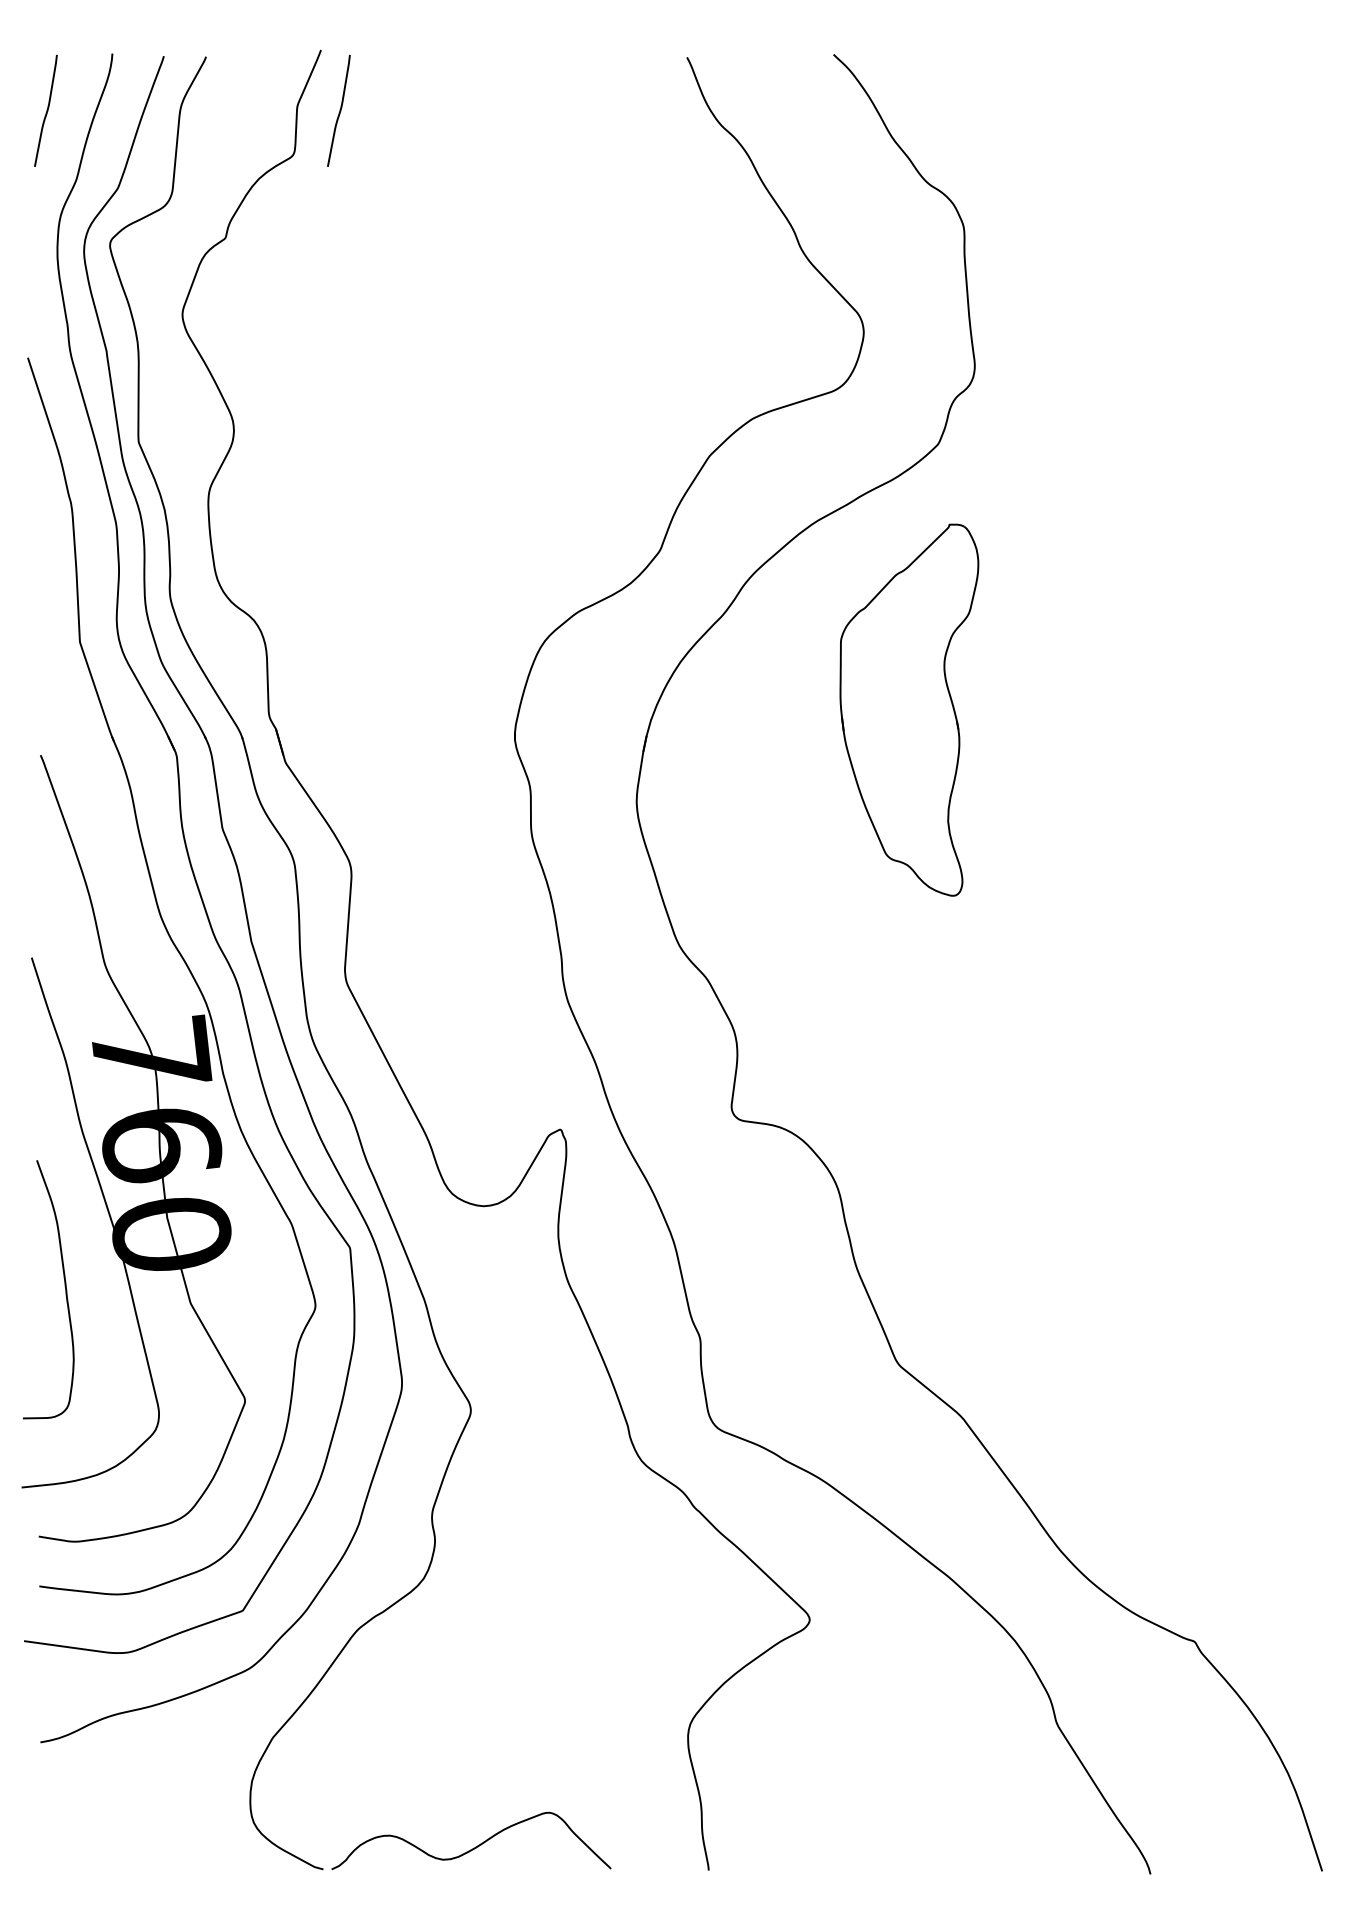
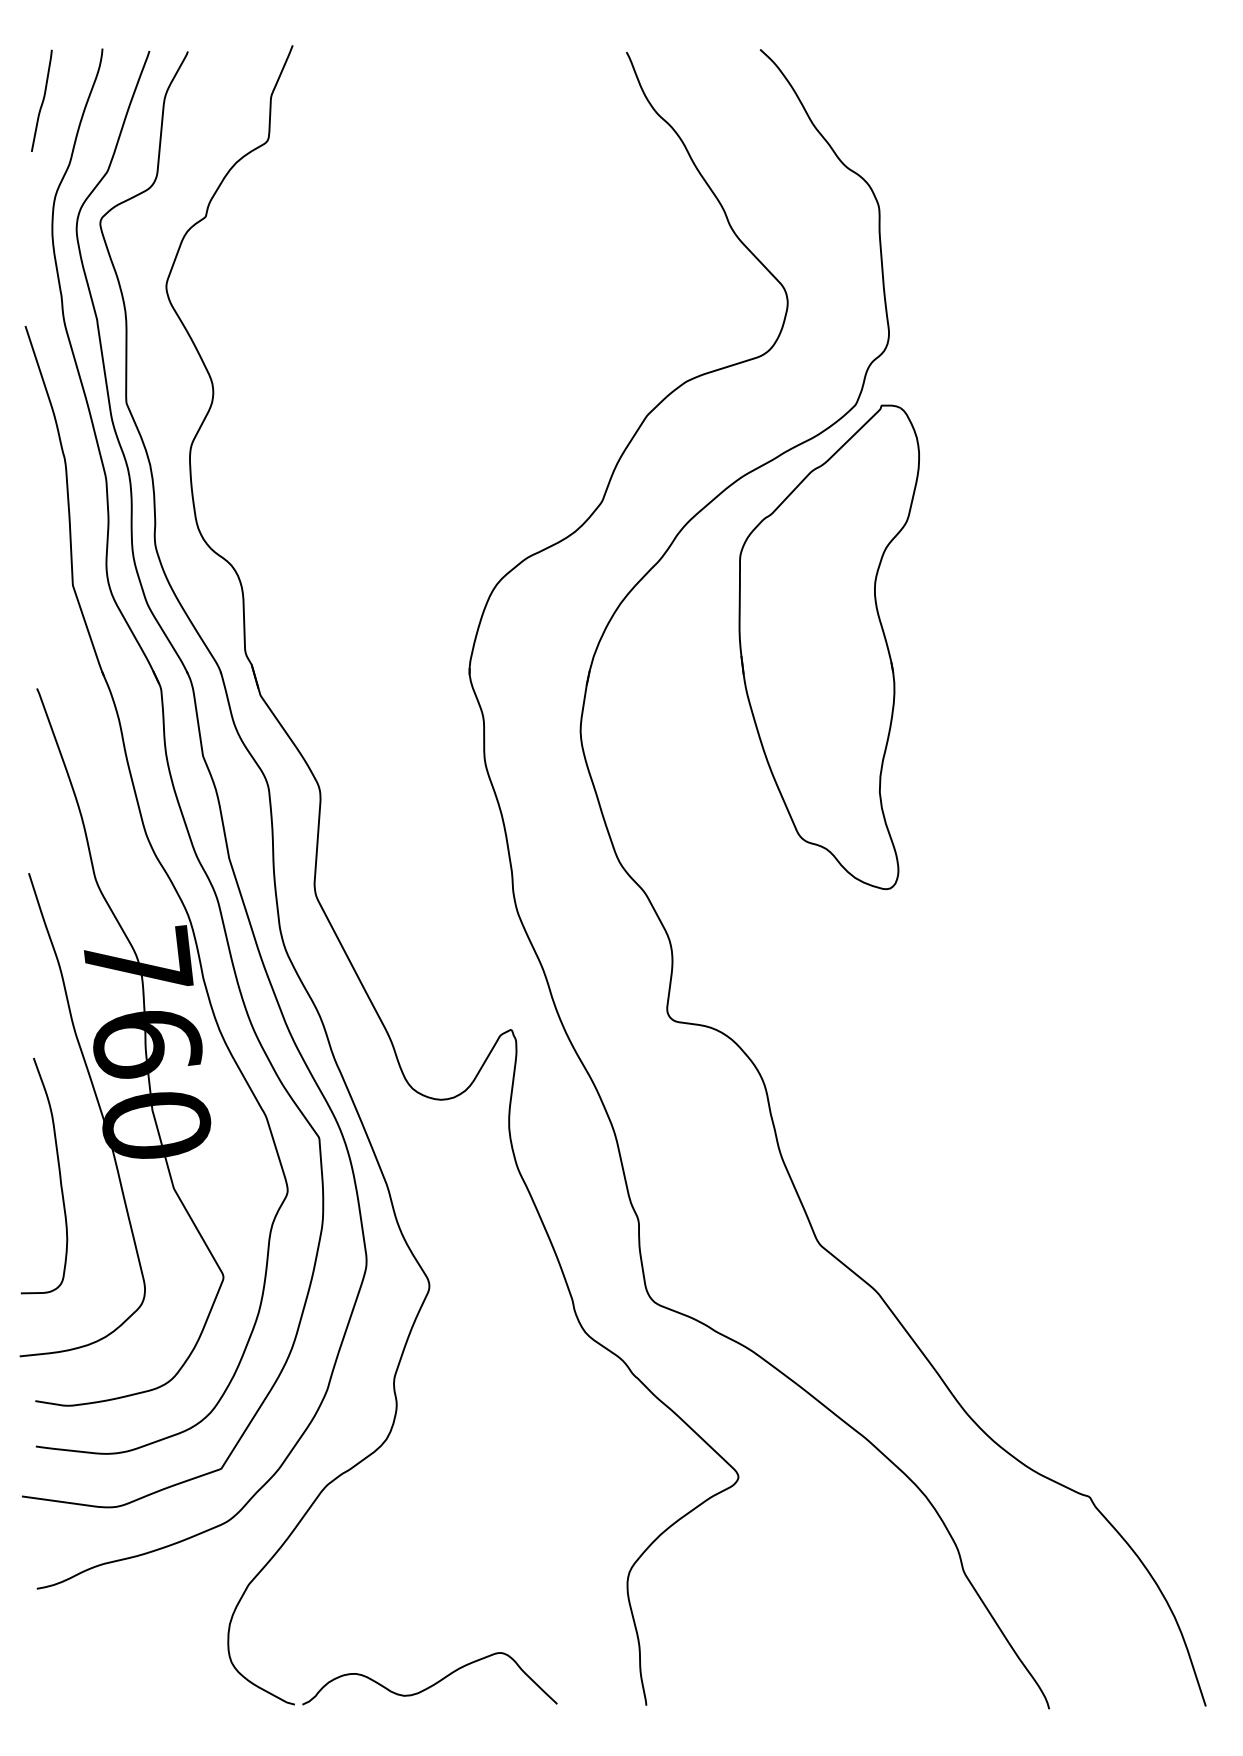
curve: (339, 110) -> (309, 100), removed
part: (909, 710) -> (829, 647), size x1.43

